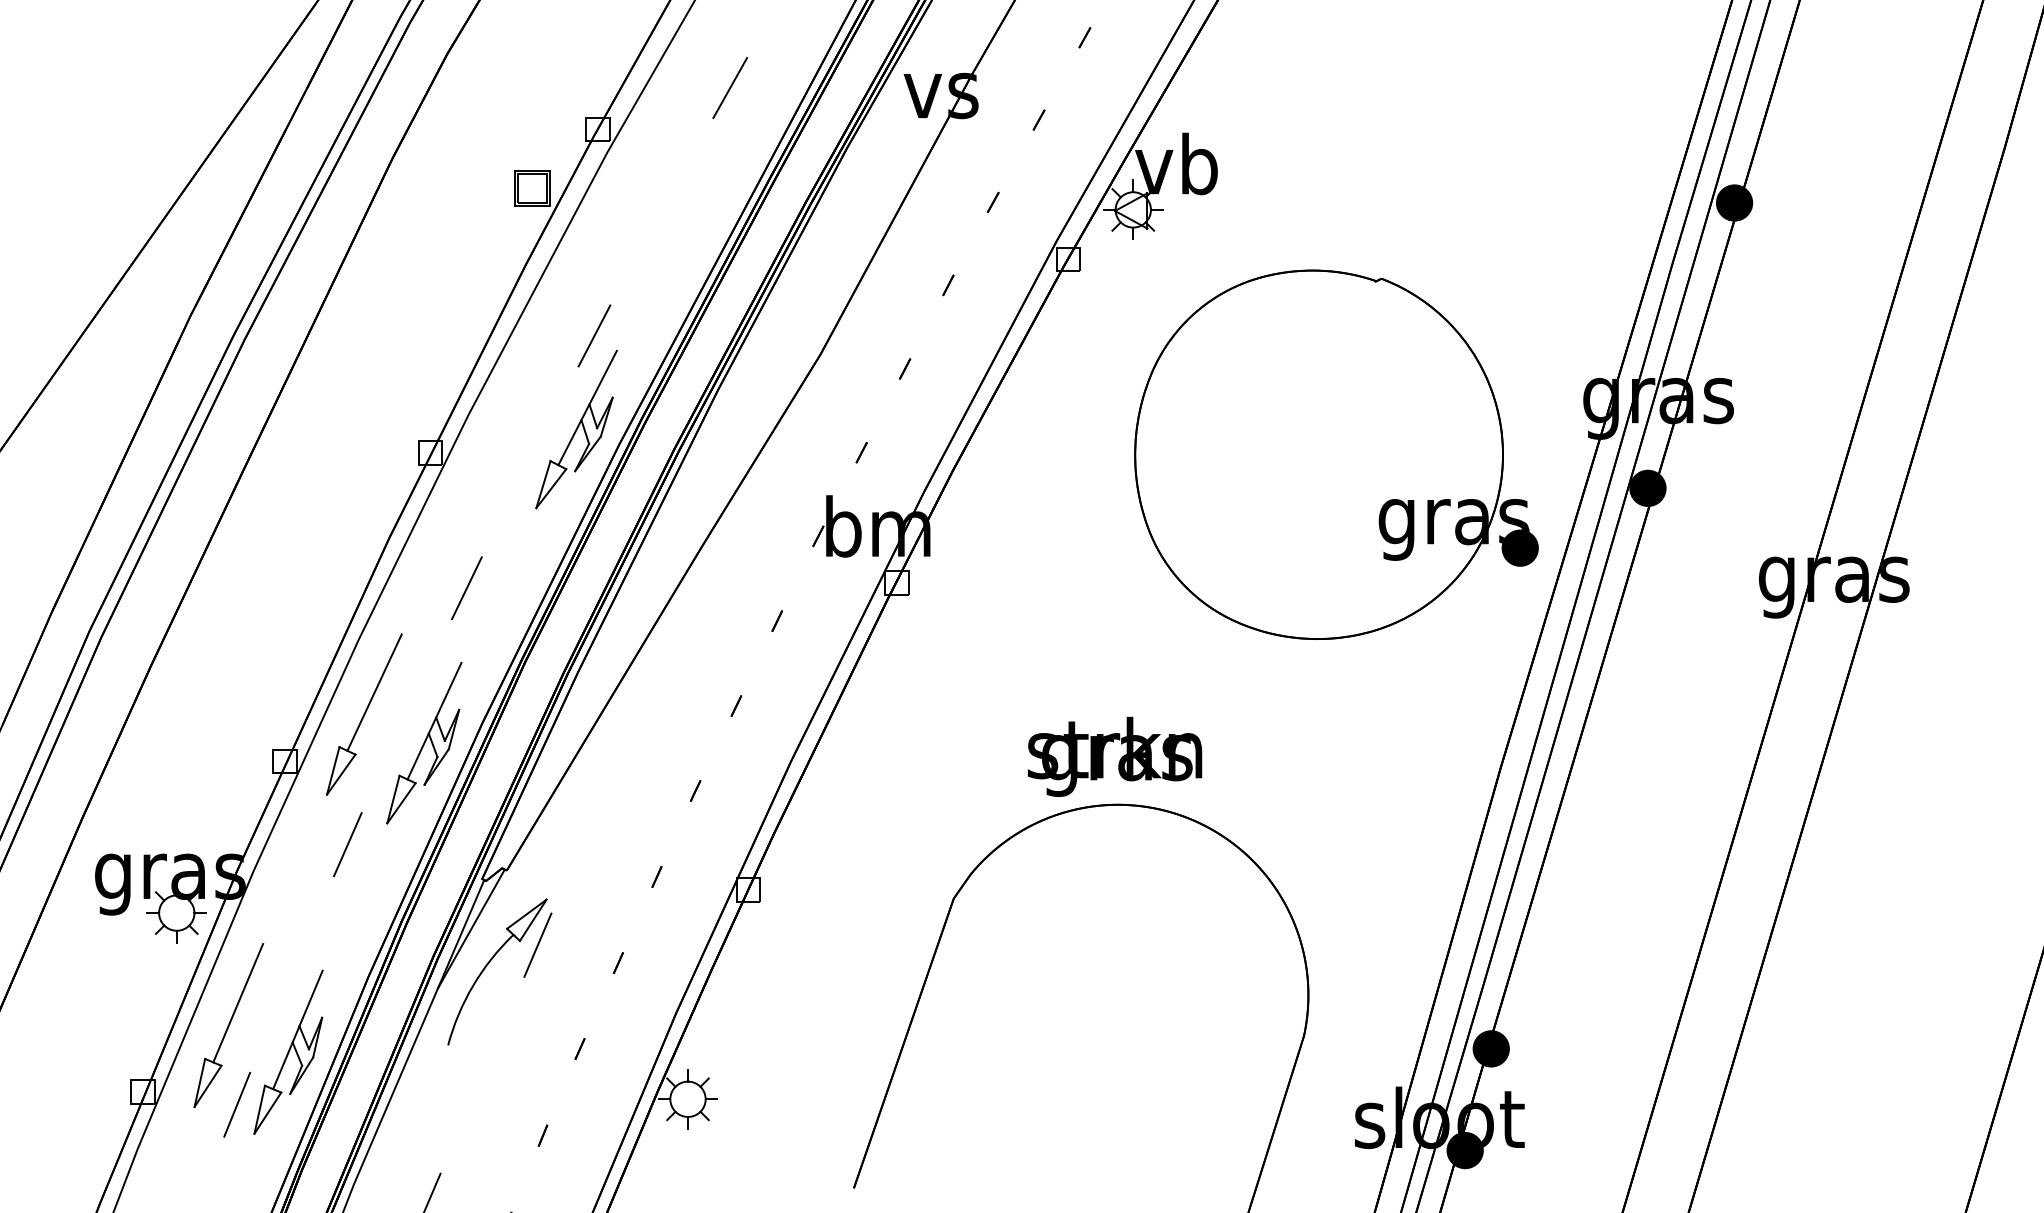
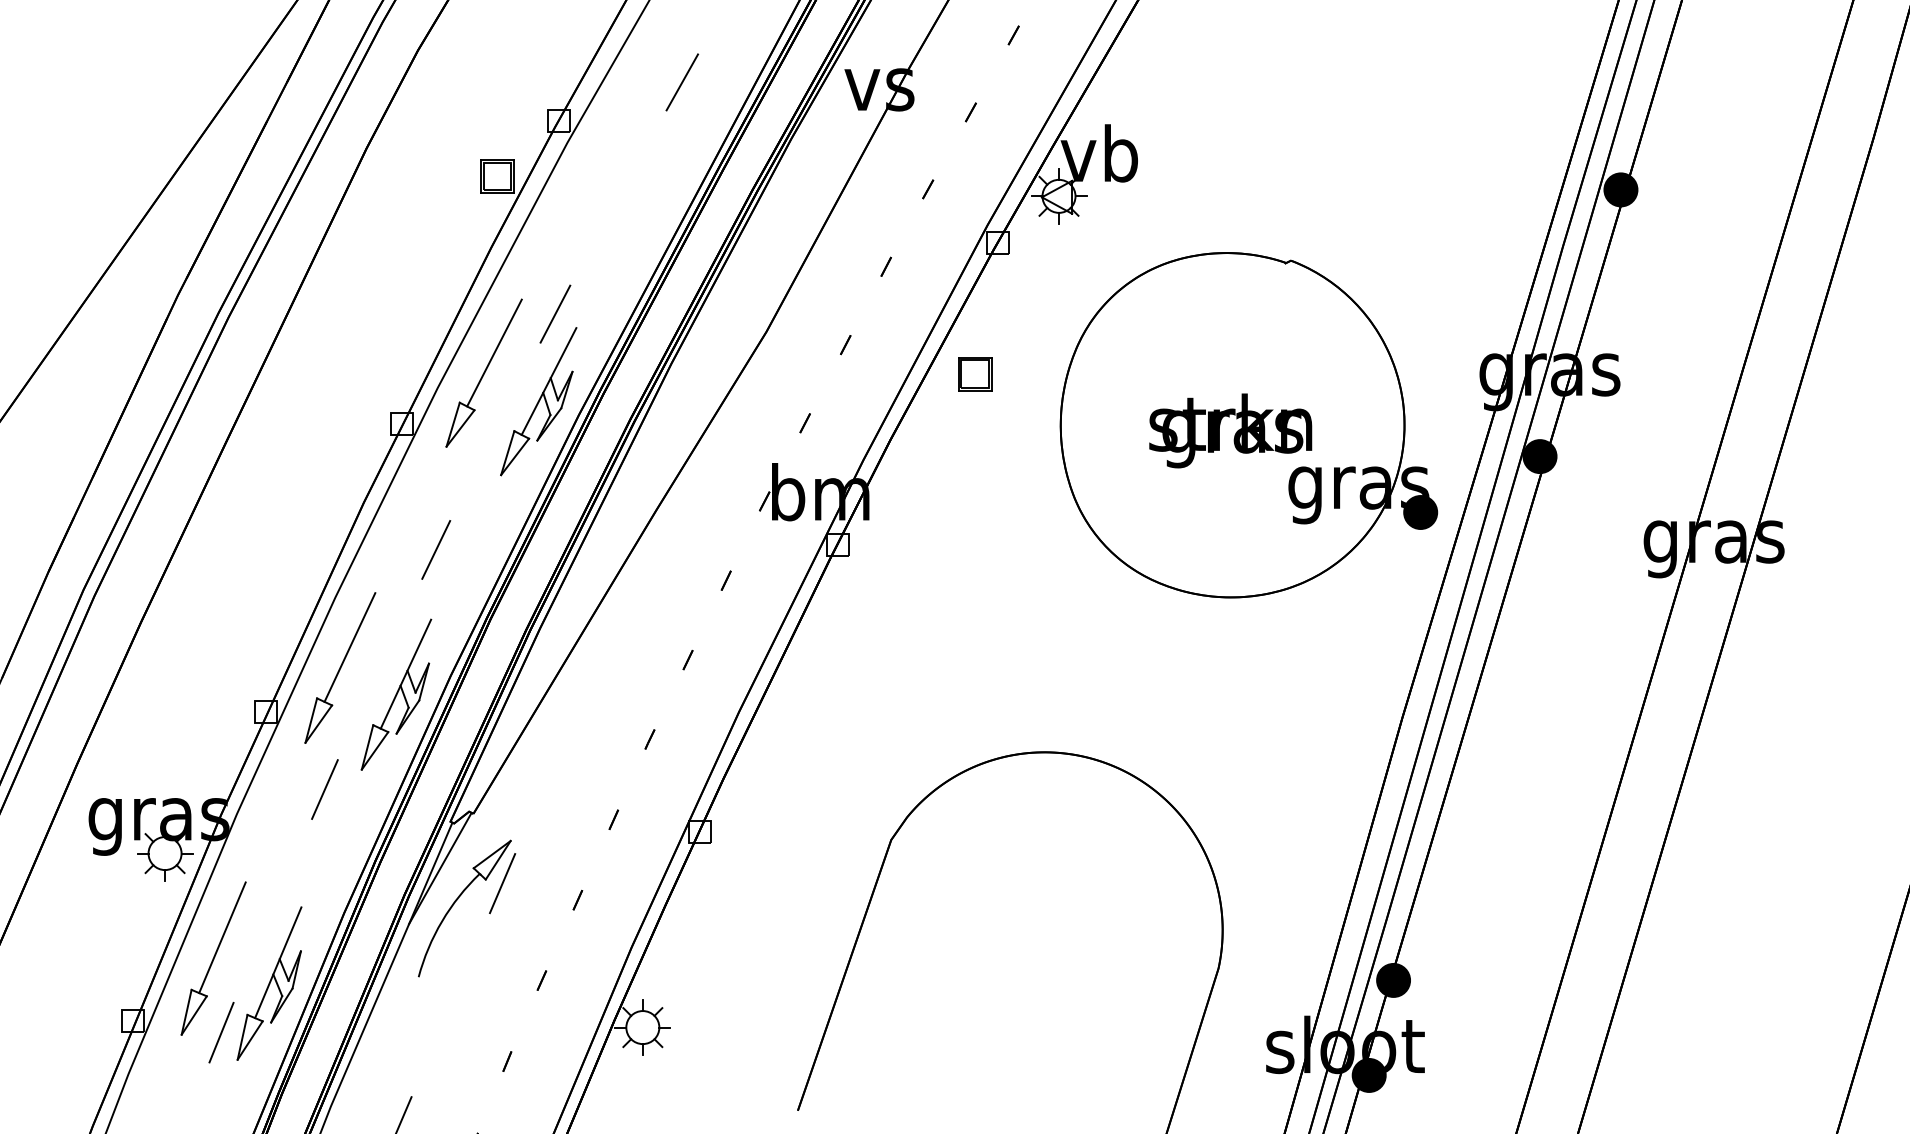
part: (518, 398) -> (484, 372), added
part: (1043, 399) -> (975, 373), added
text: (1115, 756) -> (1231, 430), moved

